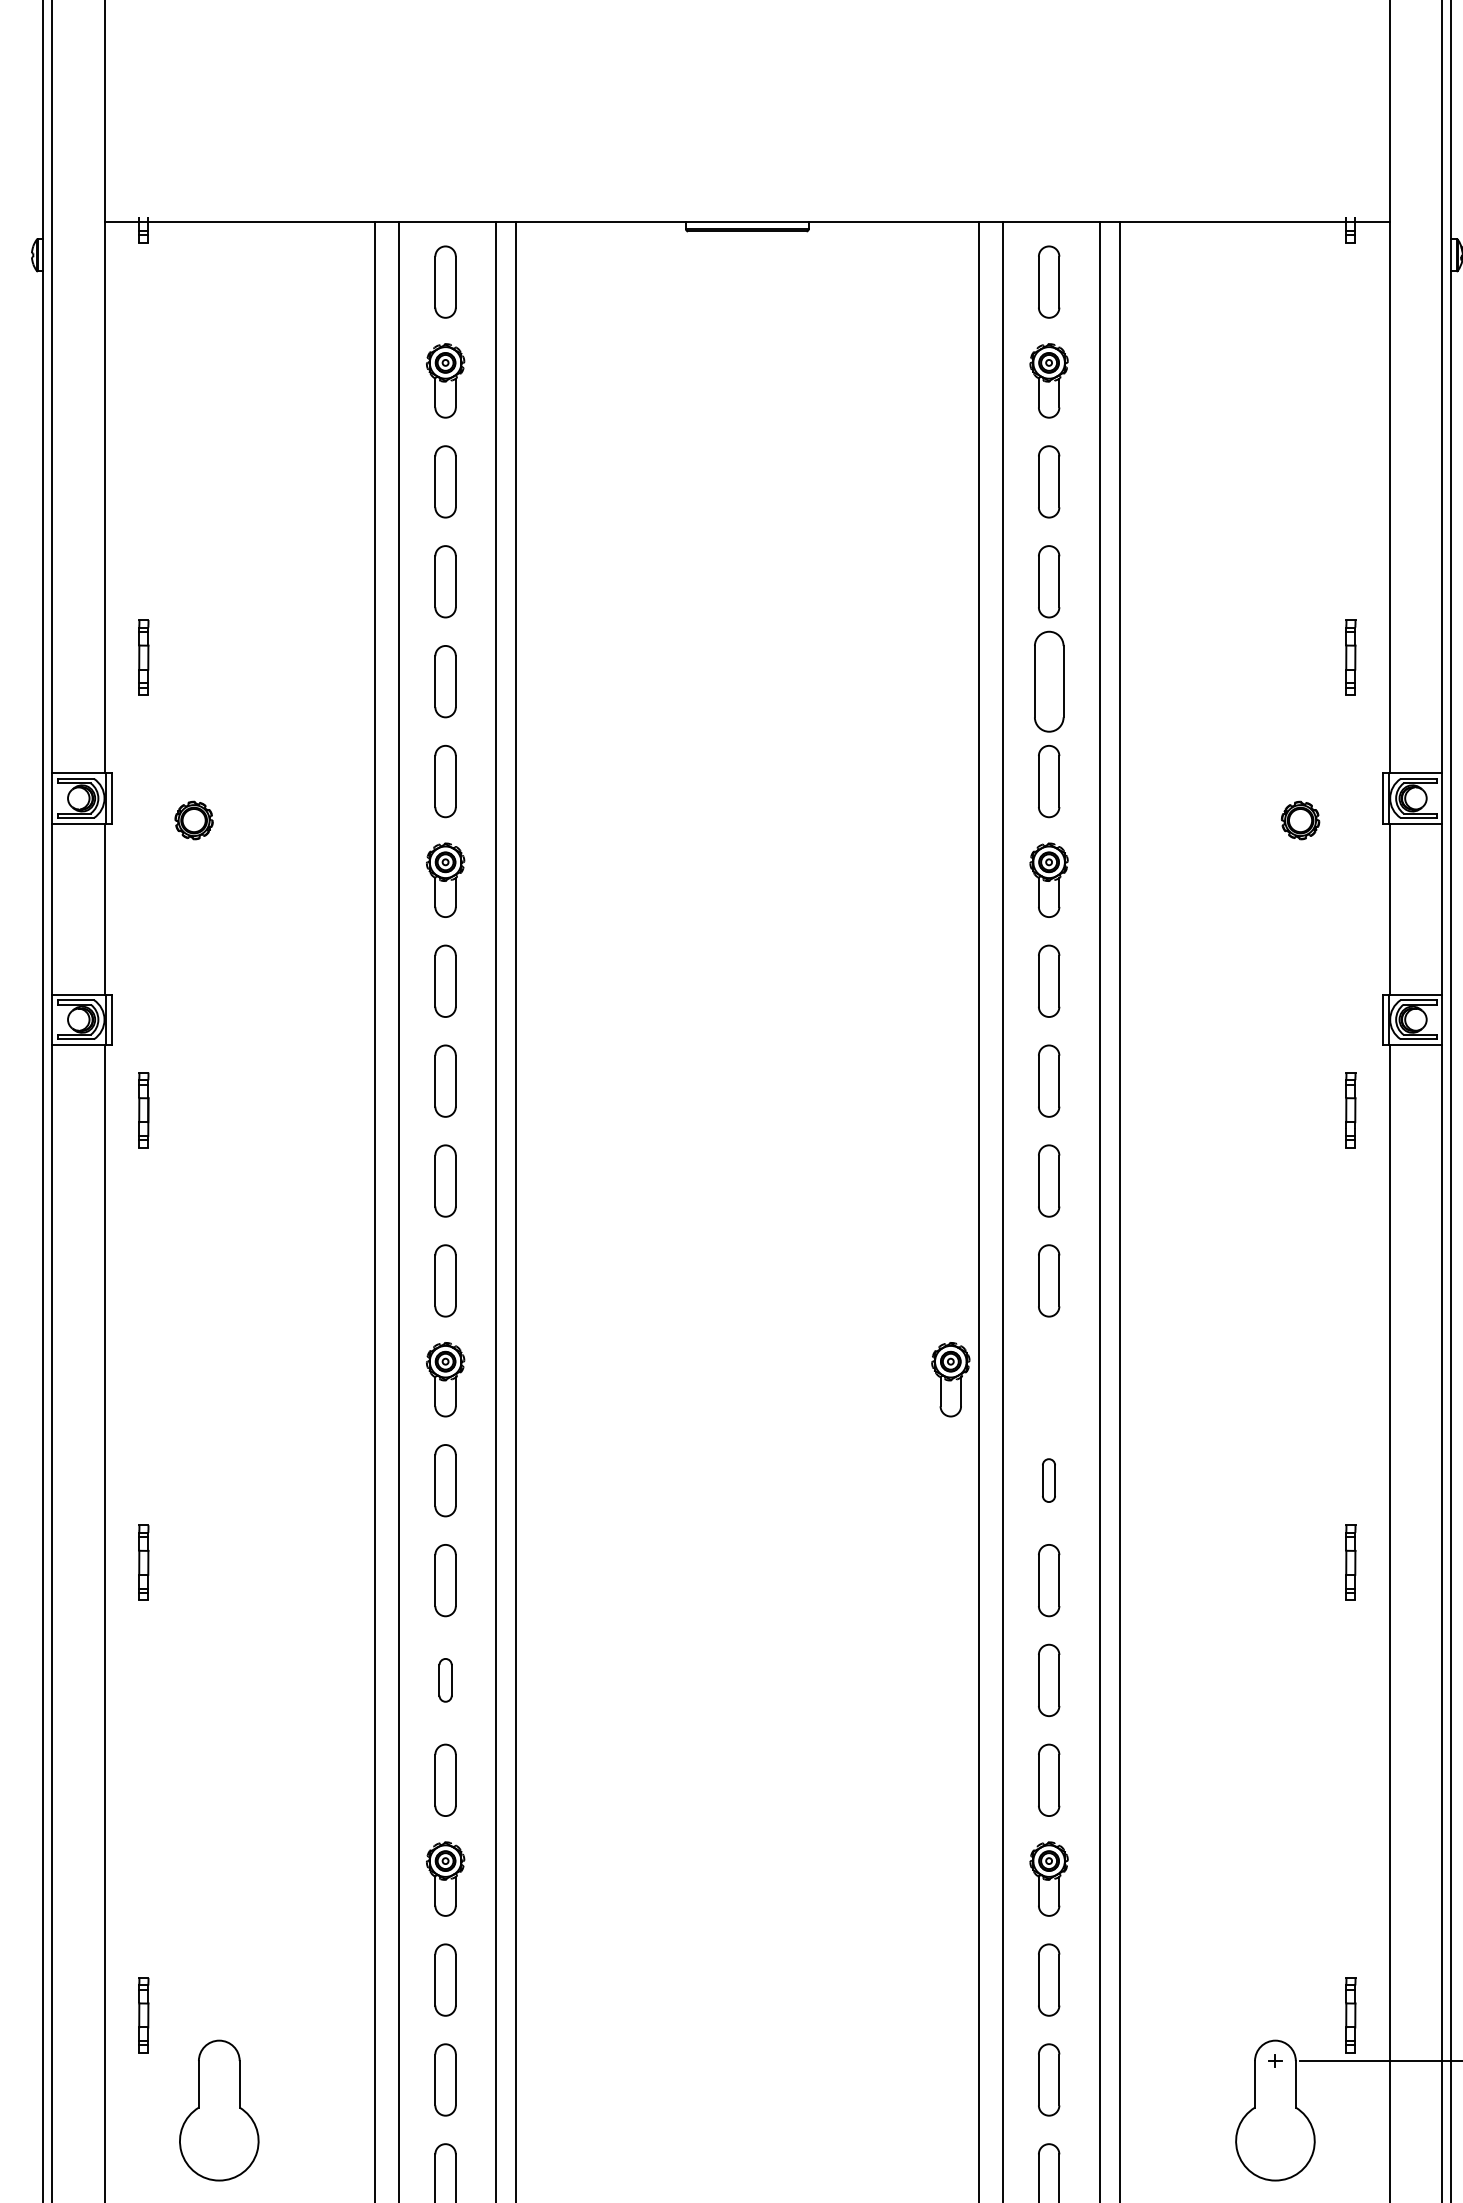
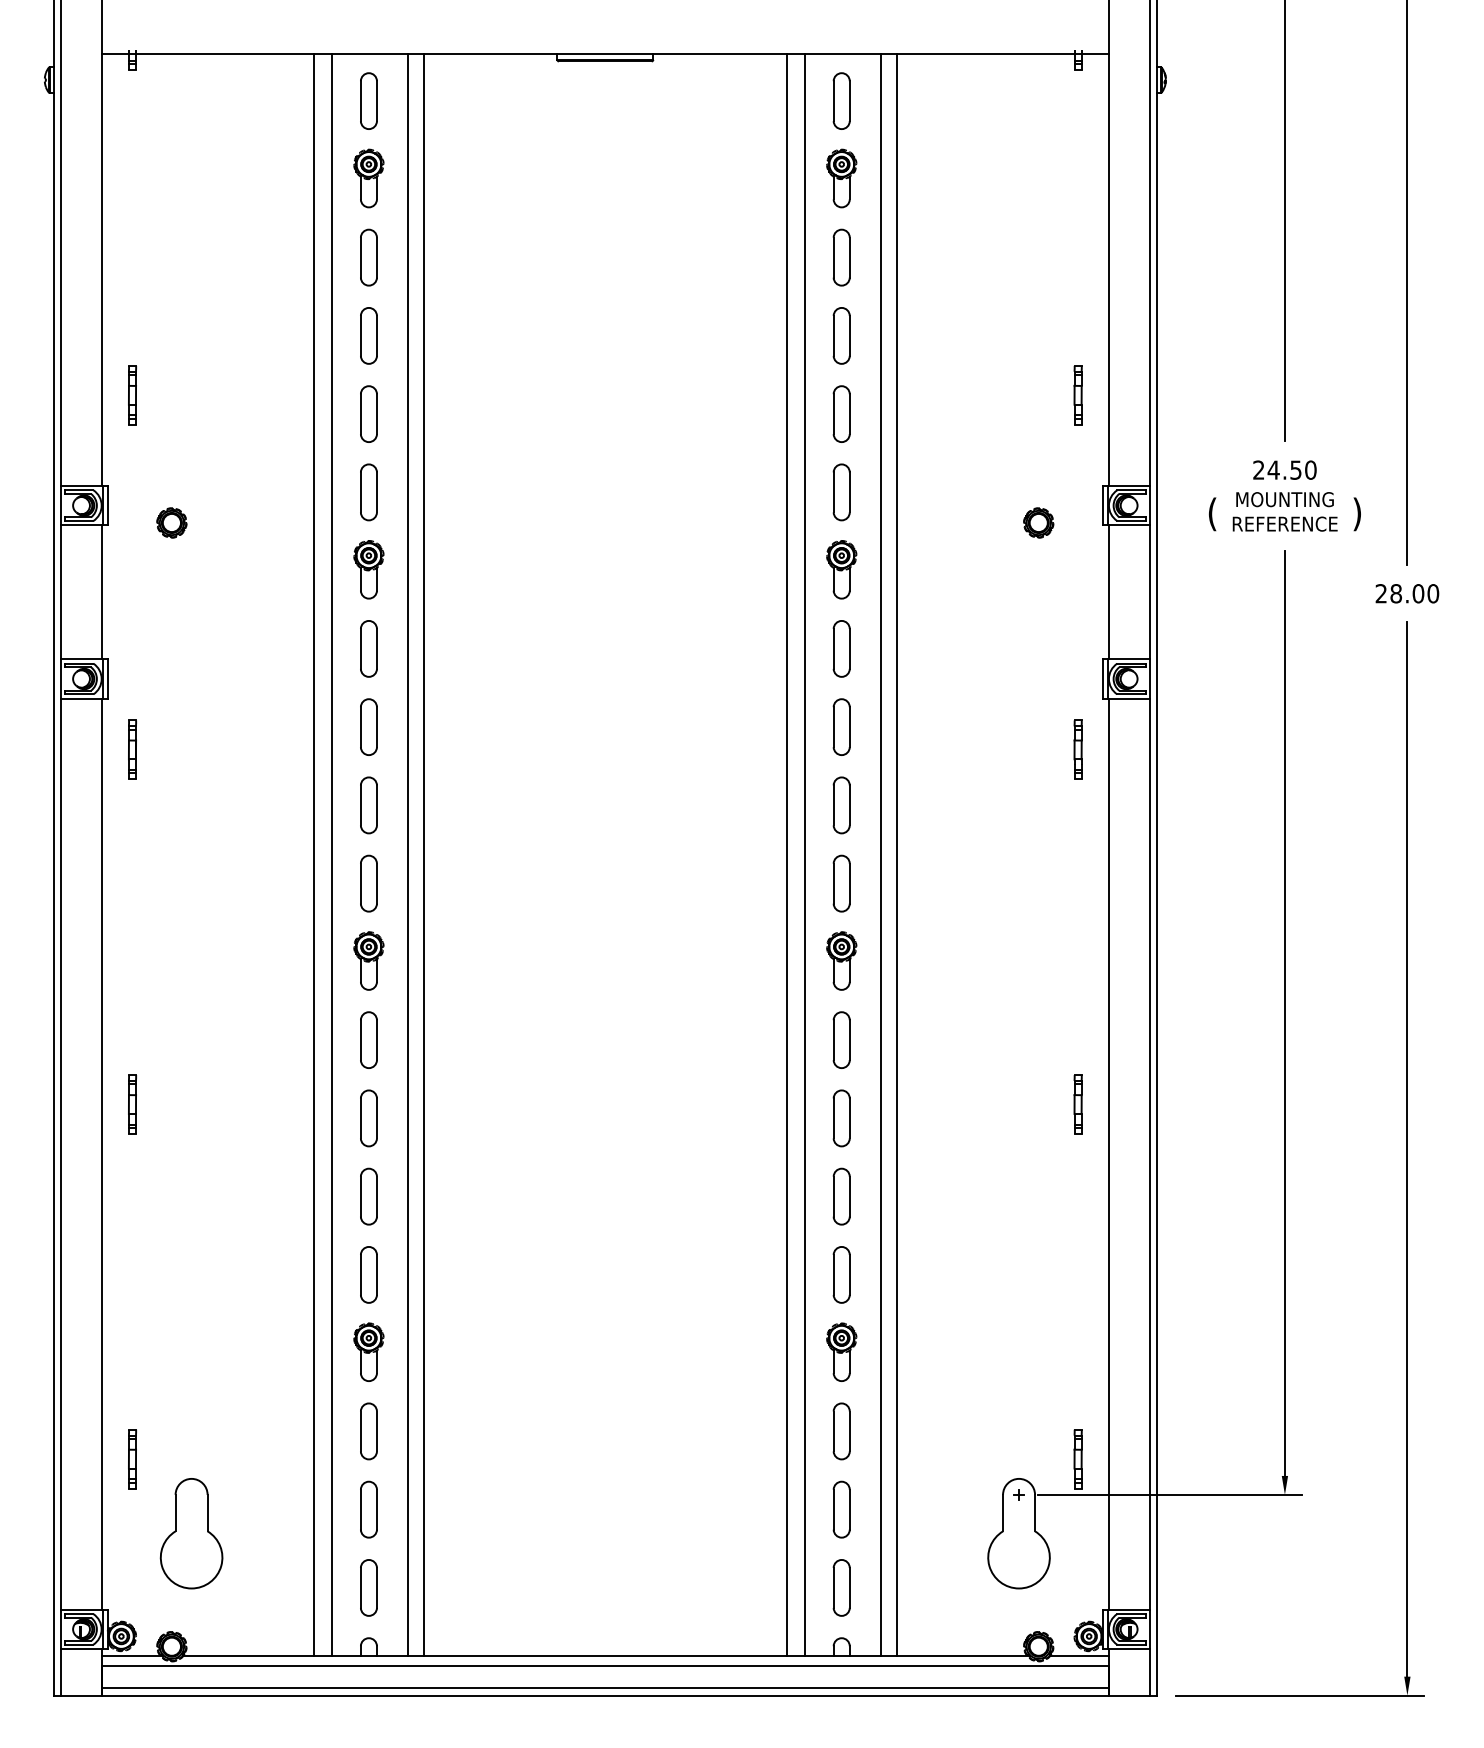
part: (1048, 680) -> (841, 413), size x0.71
part: (950, 1379) -> (841, 960), moved
part: (1048, 1479) -> (841, 1039), size x1.67
part: (445, 1680) -> (368, 1196), size x1.67

